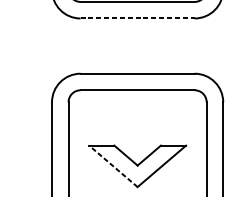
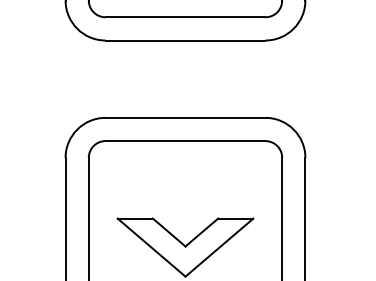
line: (137, 18) -> (185, 40), dashed -> solid
line: (113, 166) -> (151, 247), dashed -> solid

